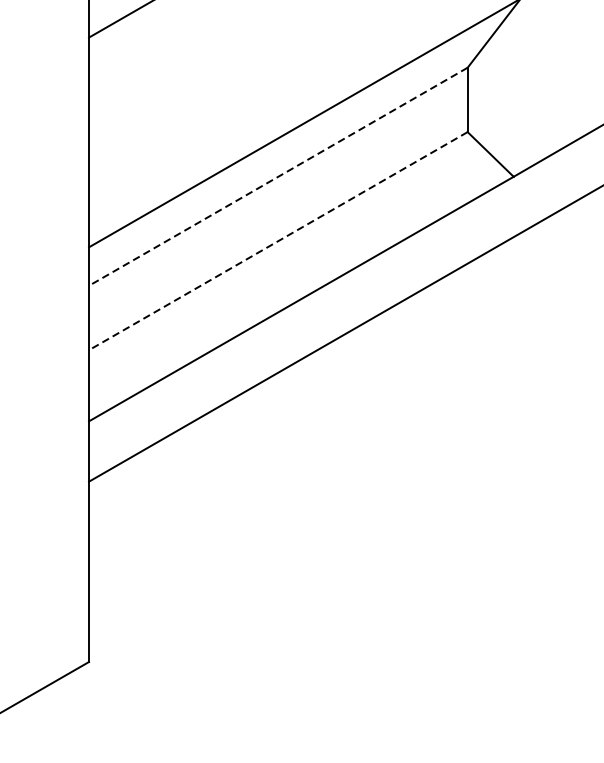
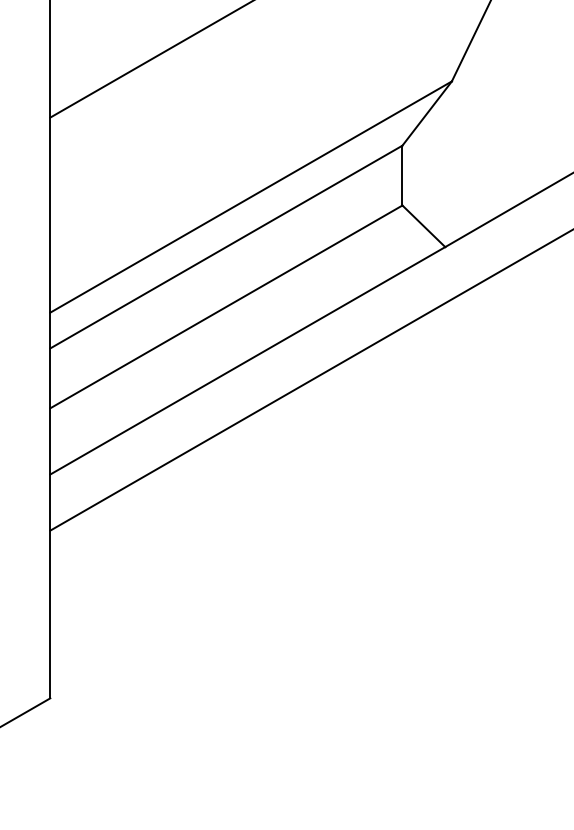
line: (277, 177) -> (225, 247), dashed -> solid
line: (277, 241) -> (225, 307), dashed -> solid

